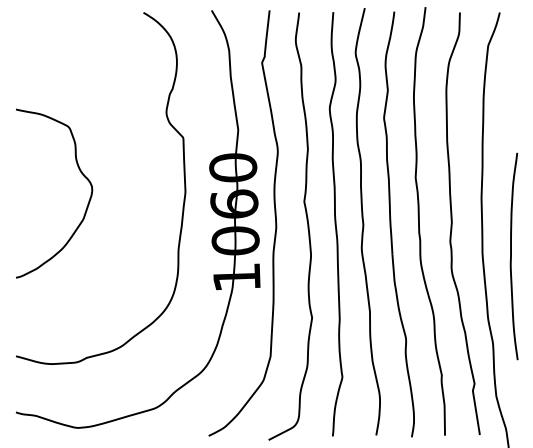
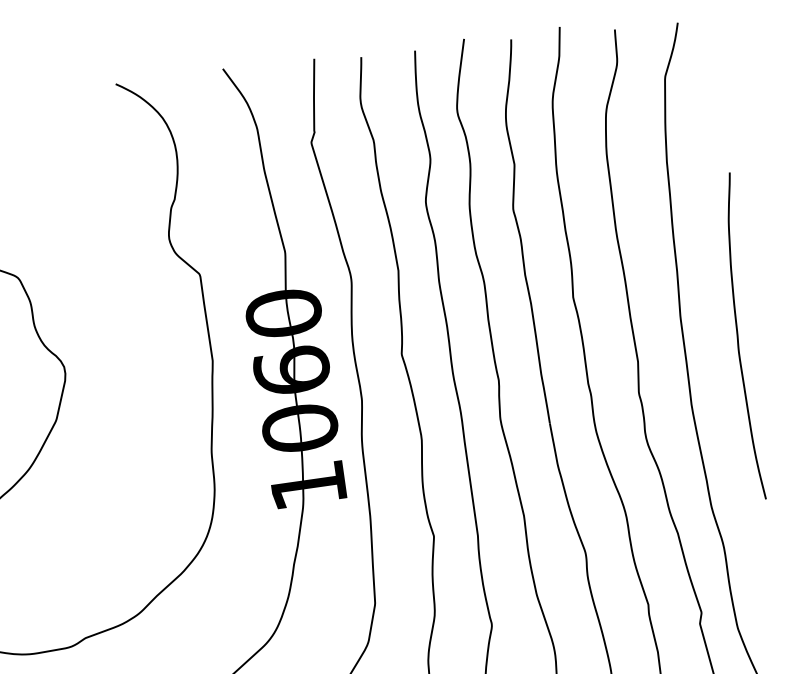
curve: (511, 256) -> (738, 336), moved

